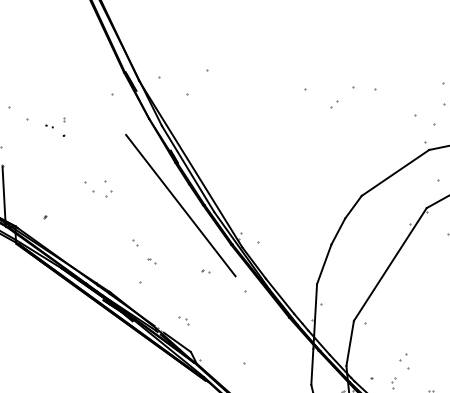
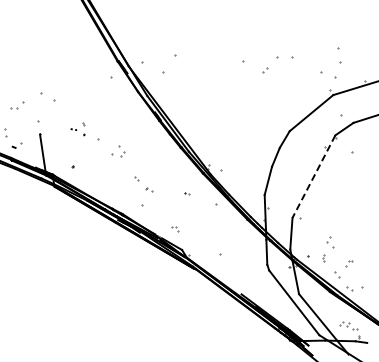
part: (54, 126) -> (77, 129), moved
part: (102, 189) -> (118, 151), moved
line: (180, 205) -> (165, 149), removed
line: (389, 264) -> (313, 176), solid -> dashed

